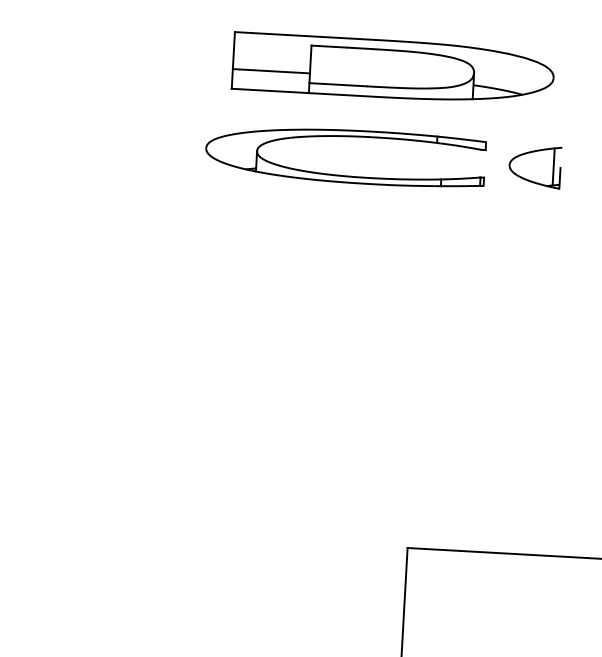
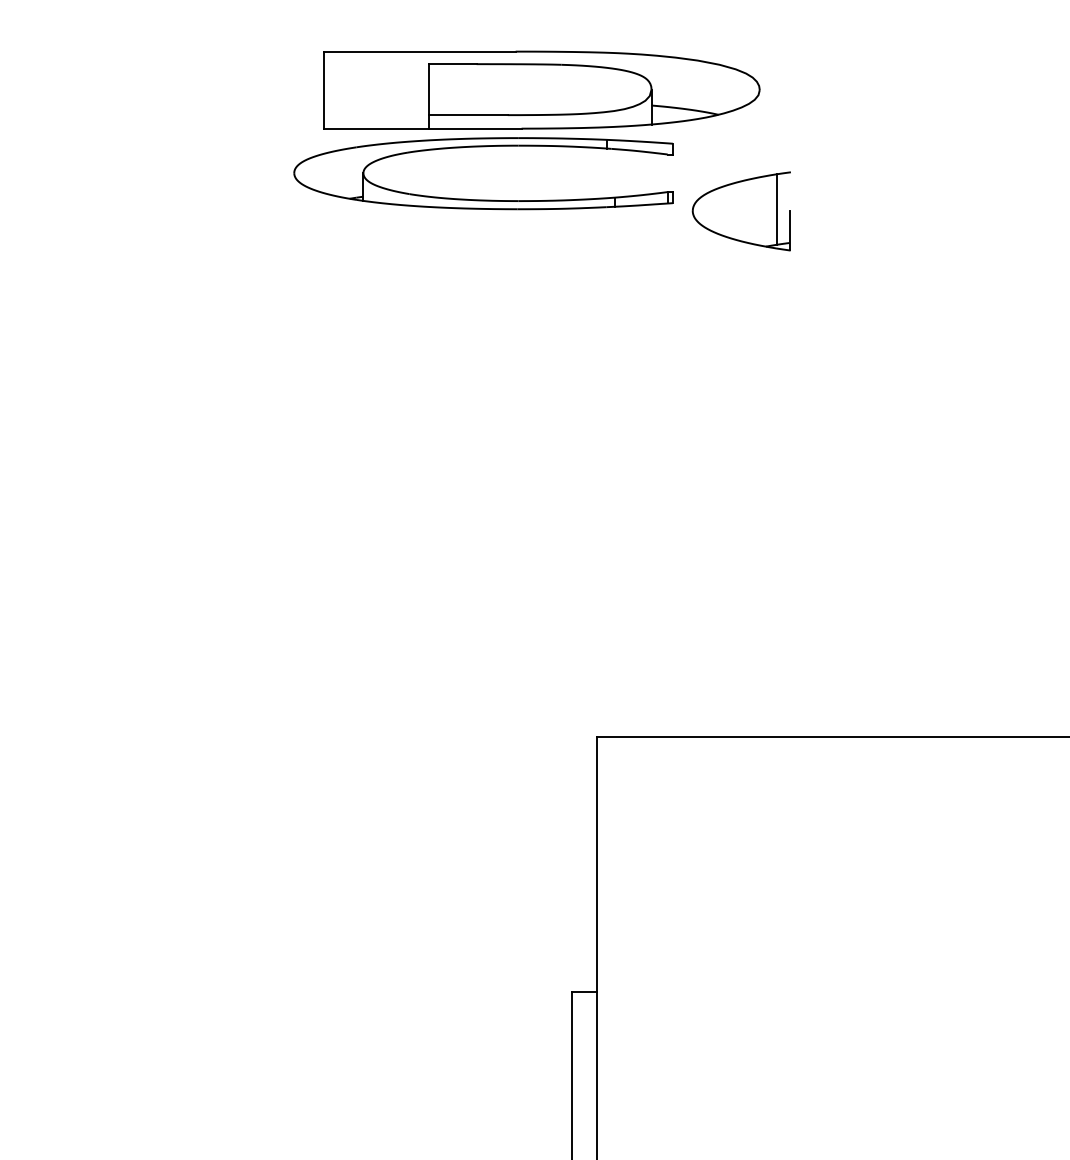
line: (271, 70) -> (376, 101), removed
part: (346, 137) -> (483, 147), moved
part: (534, 166) -> (740, 211), size x1.4

